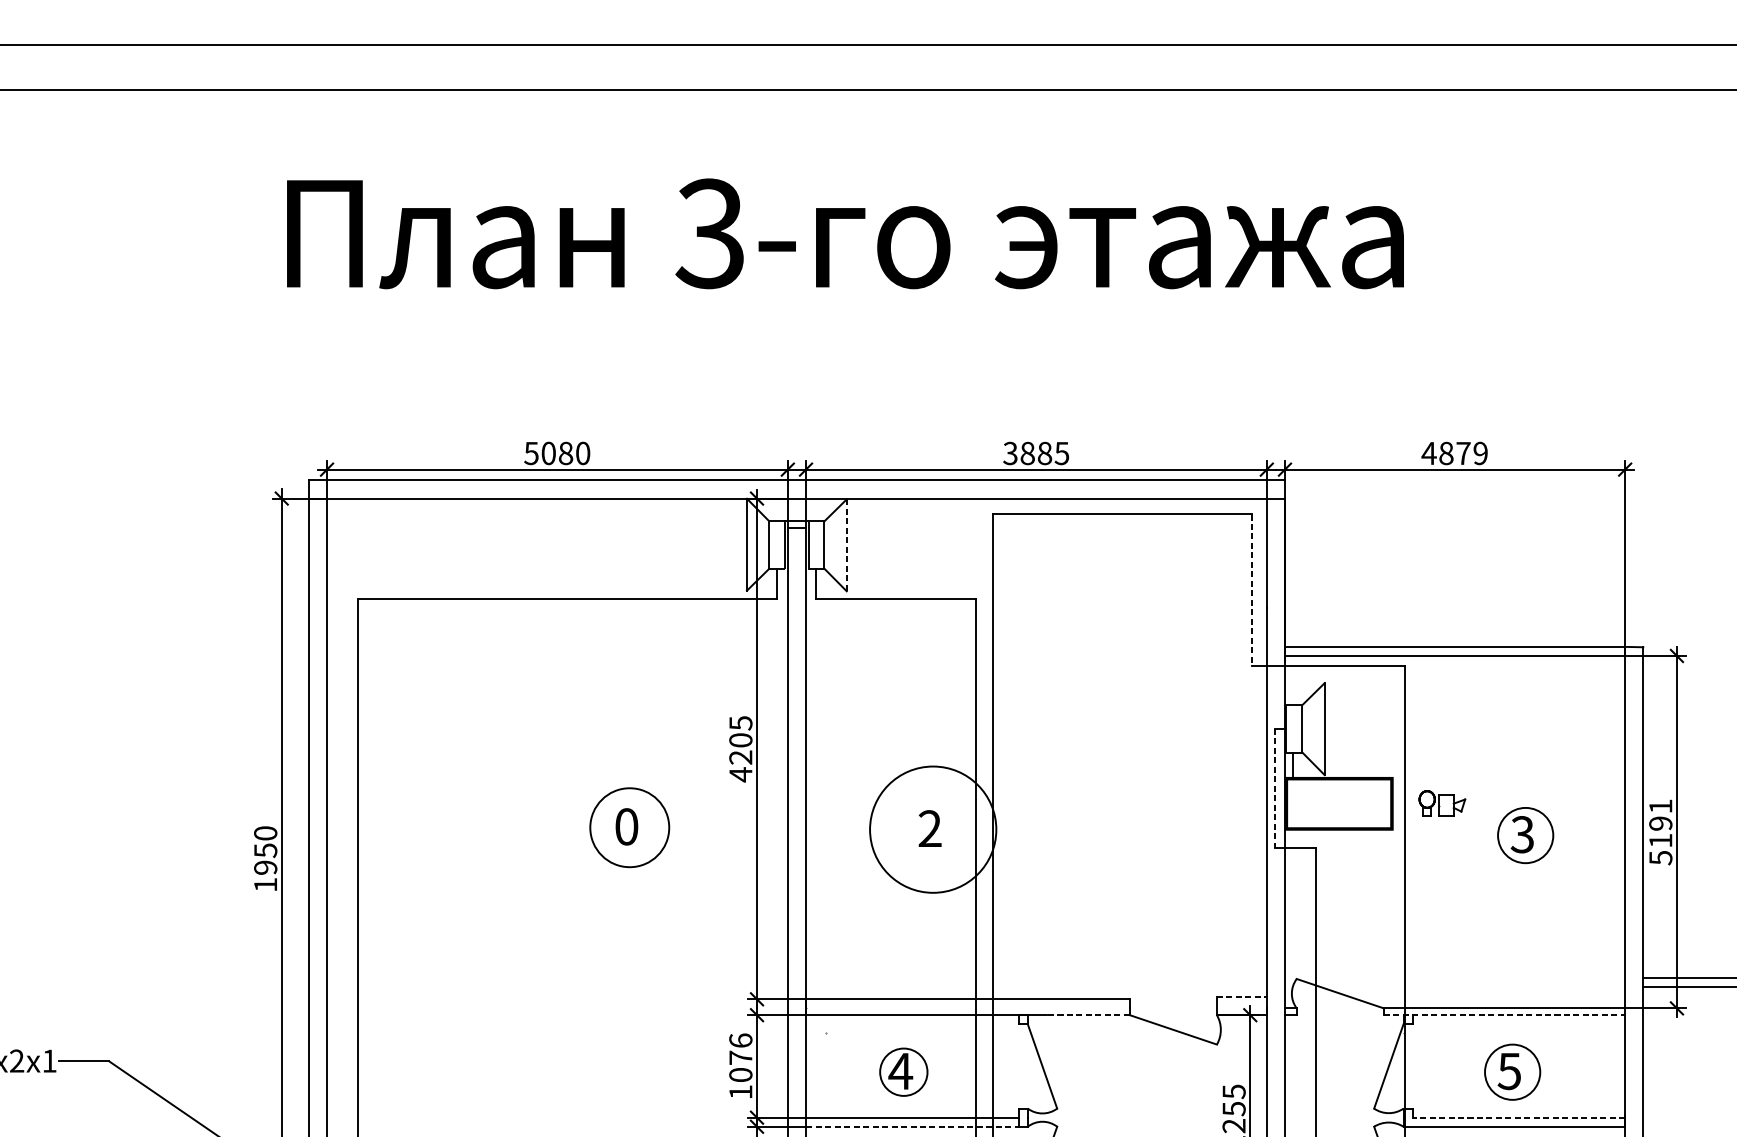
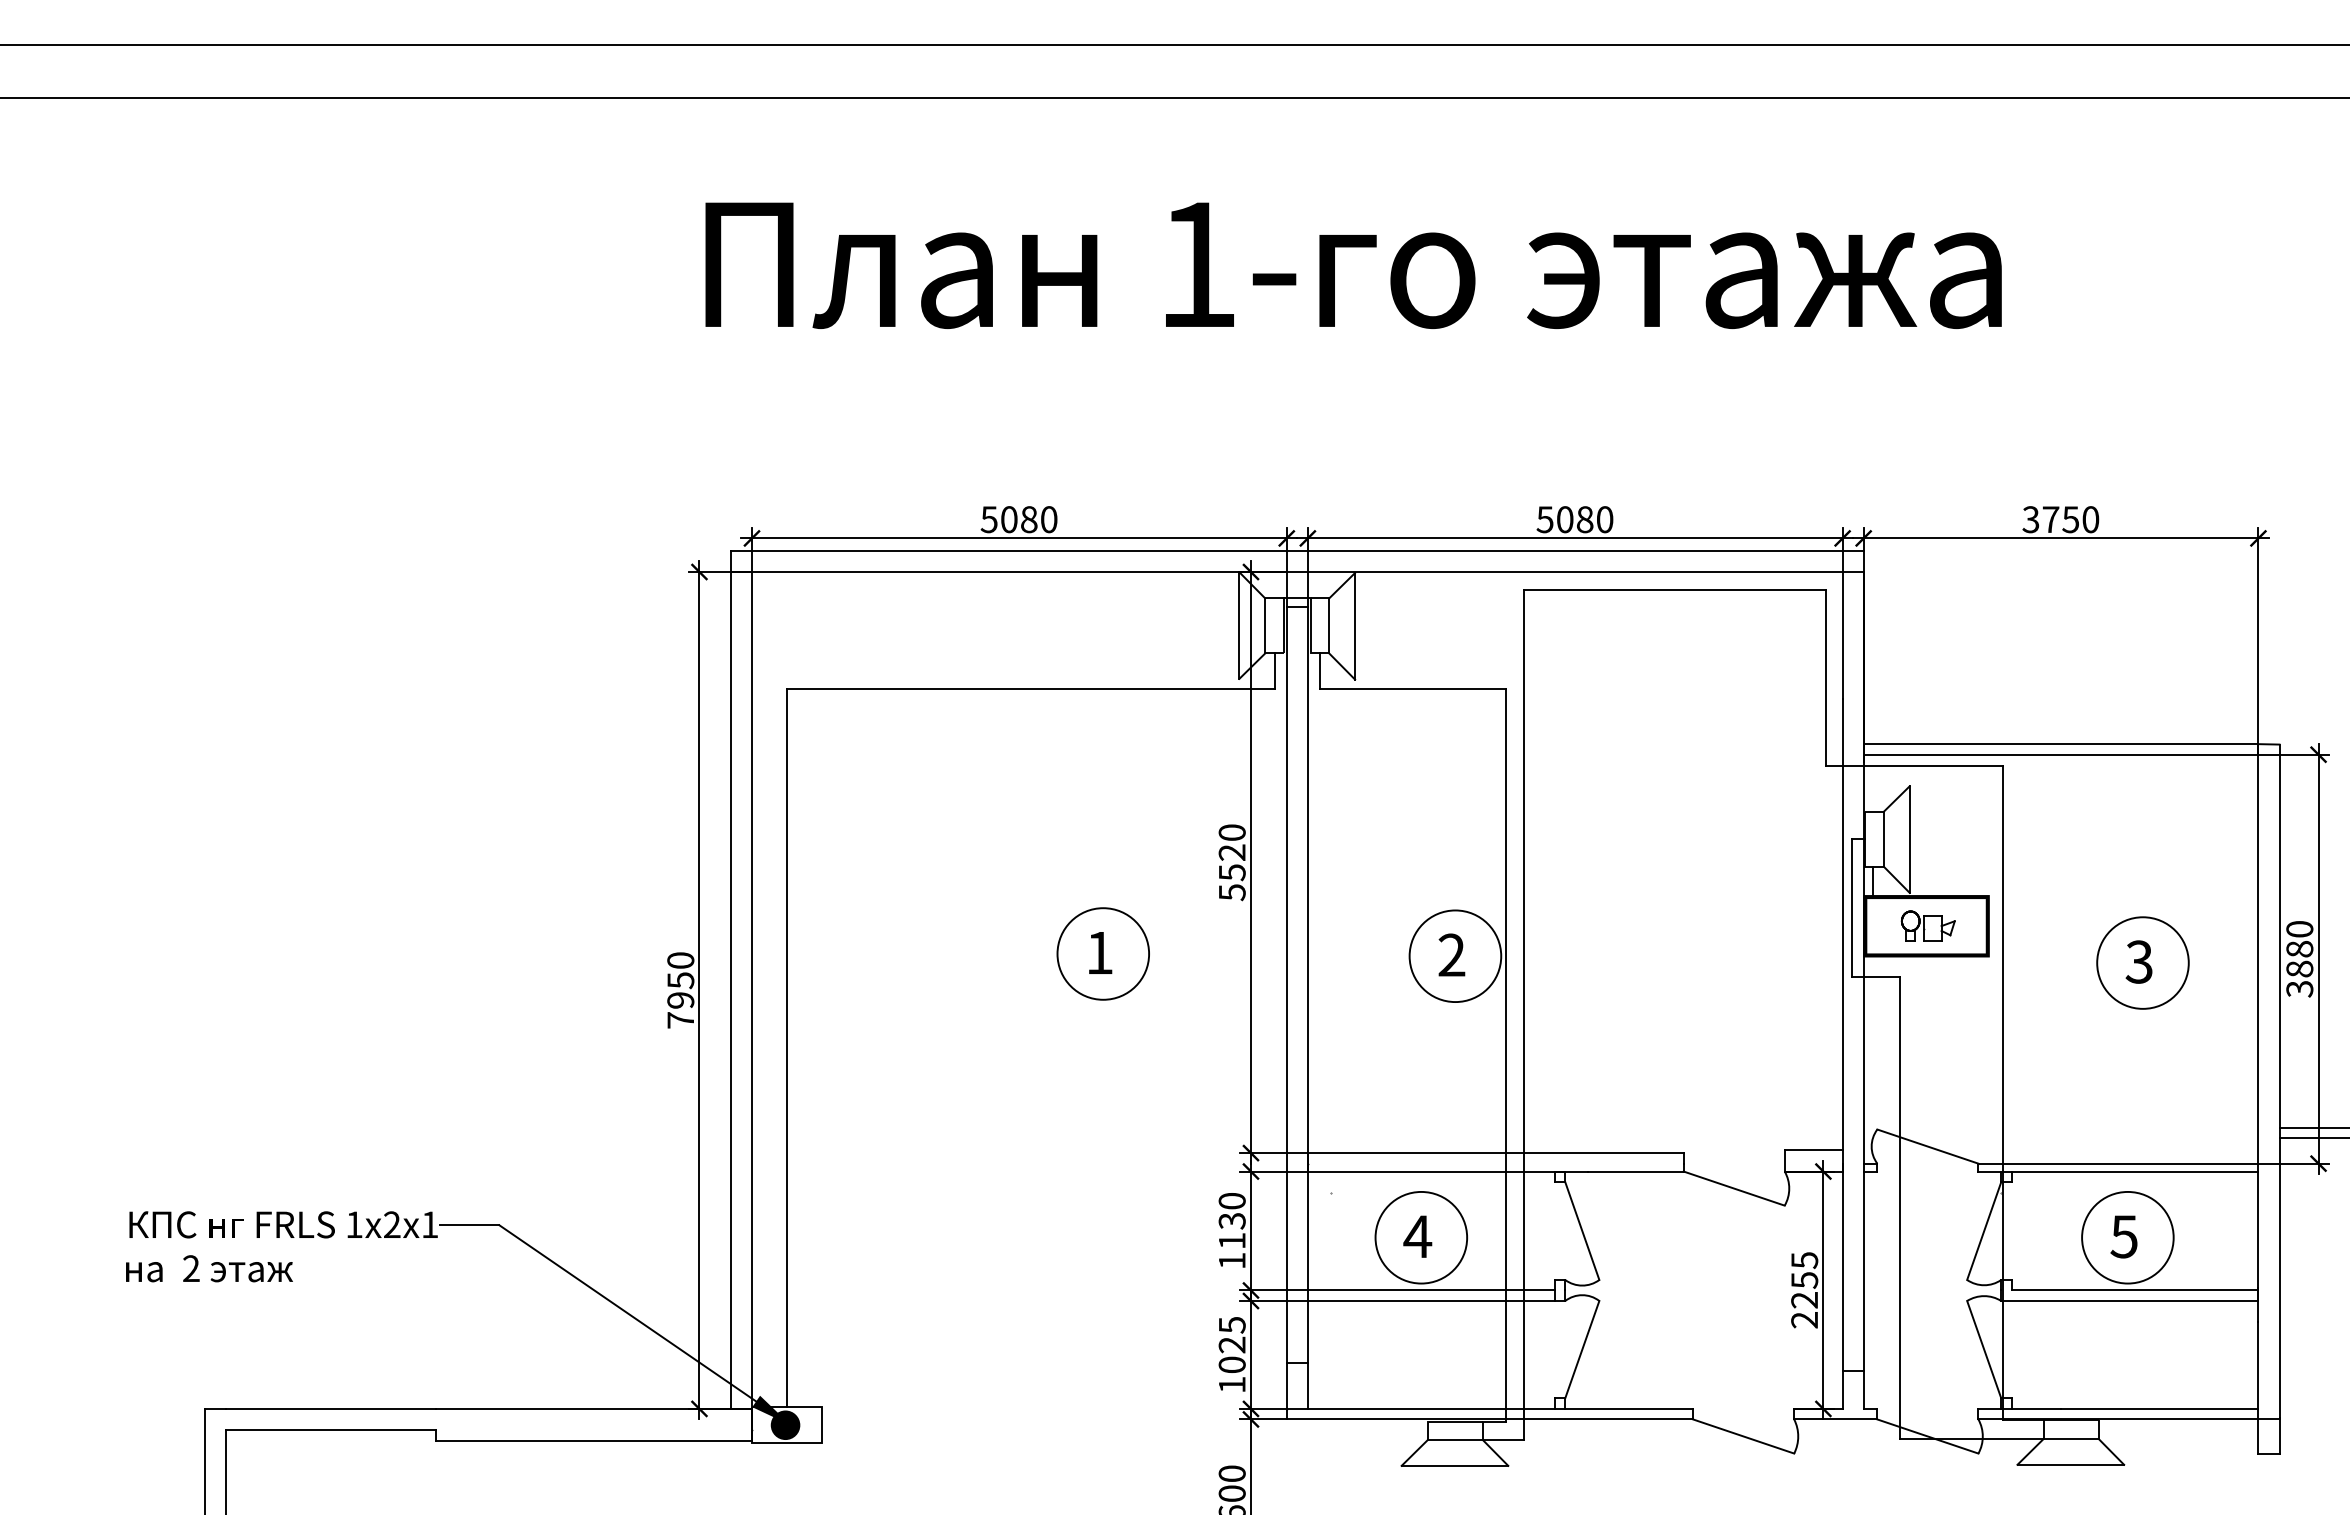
text: (709, 233) -> (1195, 264), 3- -> 1-
text: (1036, 453) -> (1575, 519), 3885 -> 5080
text: (1454, 453) -> (2060, 519), 4879 -> 3750
line: (847, 545) -> (1355, 626), dashed -> solid
line: (1252, 590) -> (1825, 678), dashed -> solid
text: (740, 748) -> (1231, 862), 4205 -> 5520
line: (1275, 788) -> (1852, 908), dashed -> solid
part: (1441, 803) -> (1927, 925), moved
text: (627, 826) -> (1100, 952), 0 -> 1
circle: (933, 829) -> (1455, 956), size x0.62
text: (1660, 832) -> (2299, 959), 5191 -> 3880
circle: (1525, 835) -> (2142, 962), size x1.43
text: (265, 885) -> (680, 1020), 1950 -> 7950
line: (1241, 997) -> (1813, 1150), dashed -> solid
line: (1088, 1015) -> (1635, 1171), dashed -> solid
line: (1504, 1015) -> (2118, 1171), dashed -> solid
text: (740, 1057) -> (1231, 1220), 1076 -> 1130
circle: (903, 1072) -> (1421, 1237), size x1.67
circle: (1512, 1072) -> (2127, 1237), size x1.43
line: (1518, 1117) -> (2134, 1290), dashed -> solid
line: (912, 1127) -> (1431, 1301), dashed -> solid

